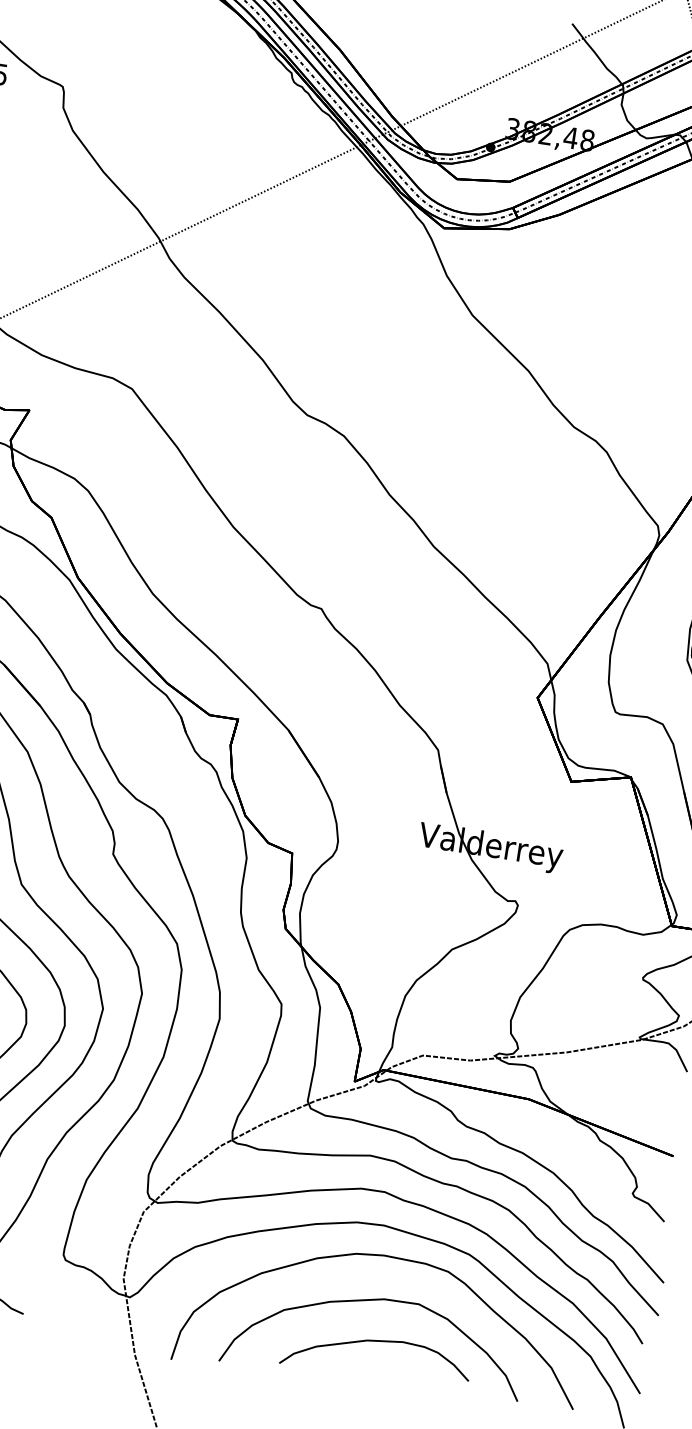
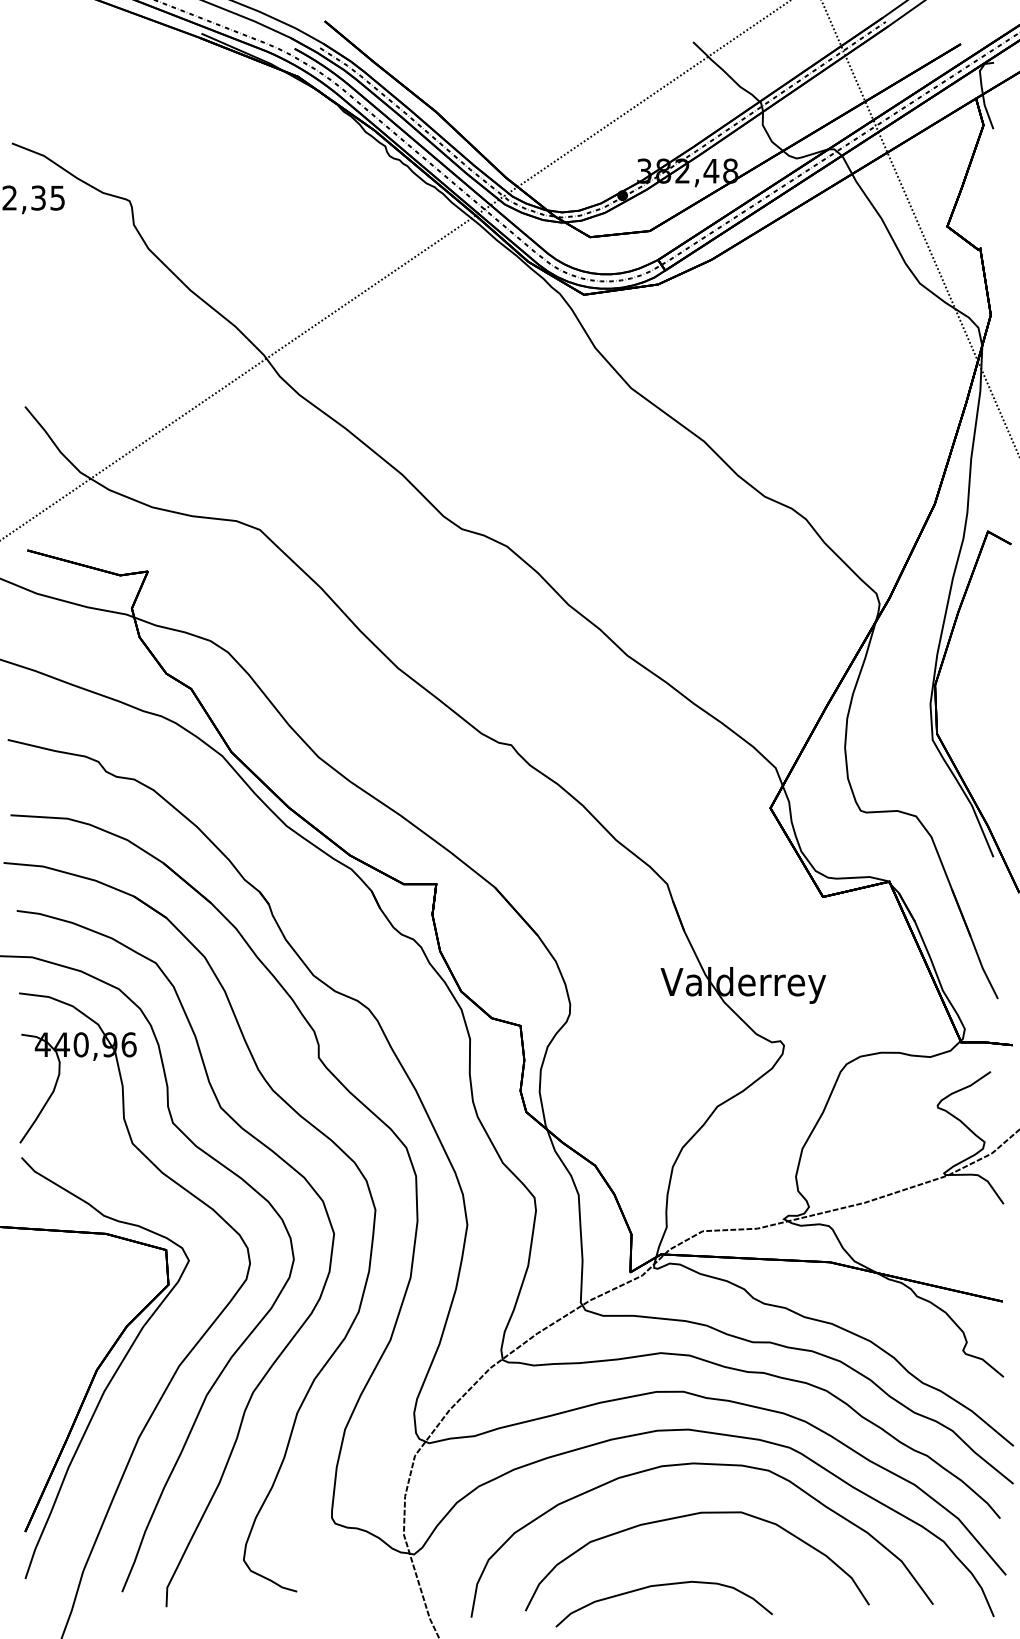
curve: (374, 1341) -> (659, 1586), moved

